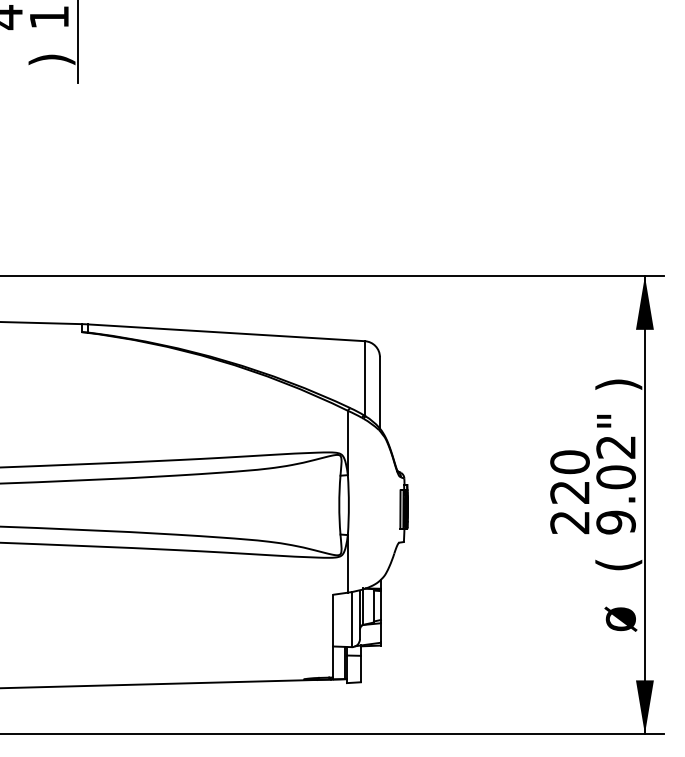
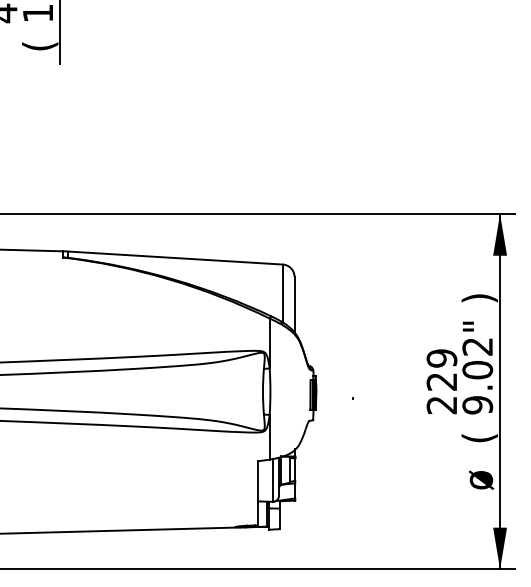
text: (52, 60) -> (40, 46), ) -> (
text: (569, 462) -> (441, 358), 220 -> 229

